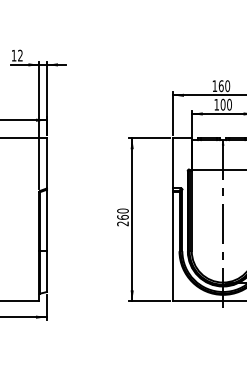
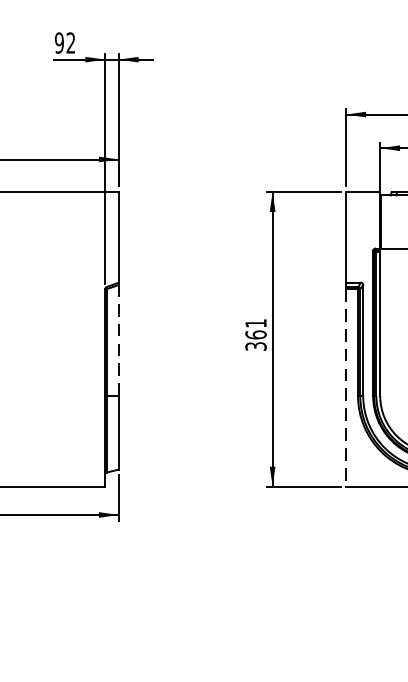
text: (13, 55) -> (58, 42), 12 -> 92
text: (122, 217) -> (255, 335), 260 -> 361
line: (46, 220) -> (117, 340), solid -> dashed
line: (172, 246) -> (345, 387), solid -> dashed

